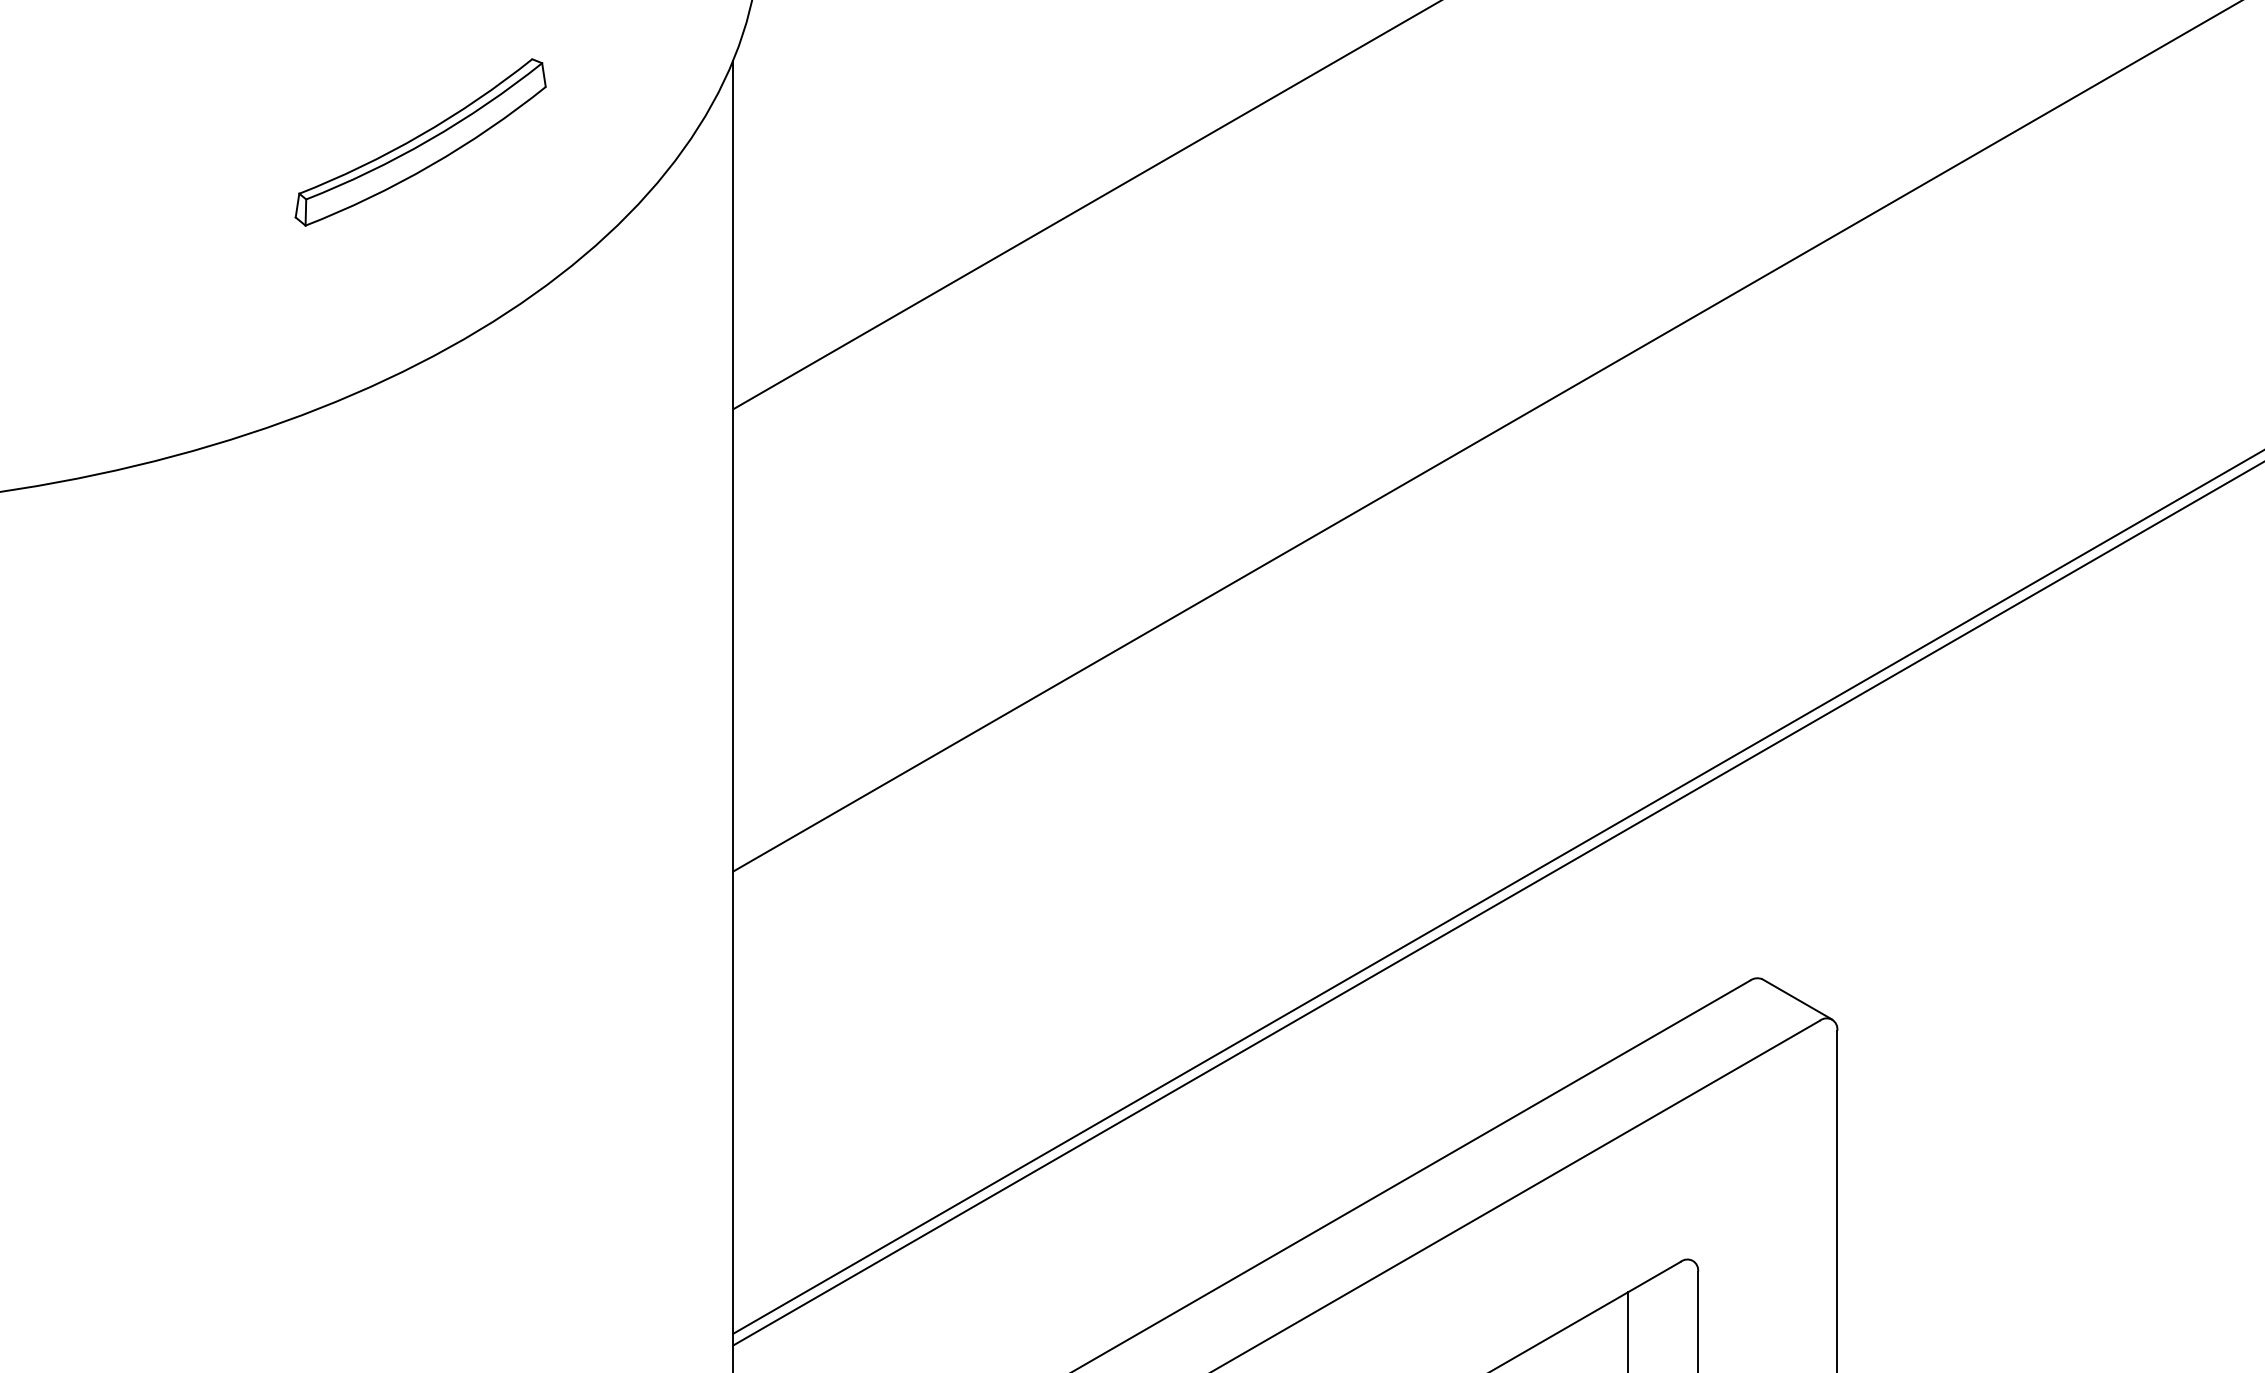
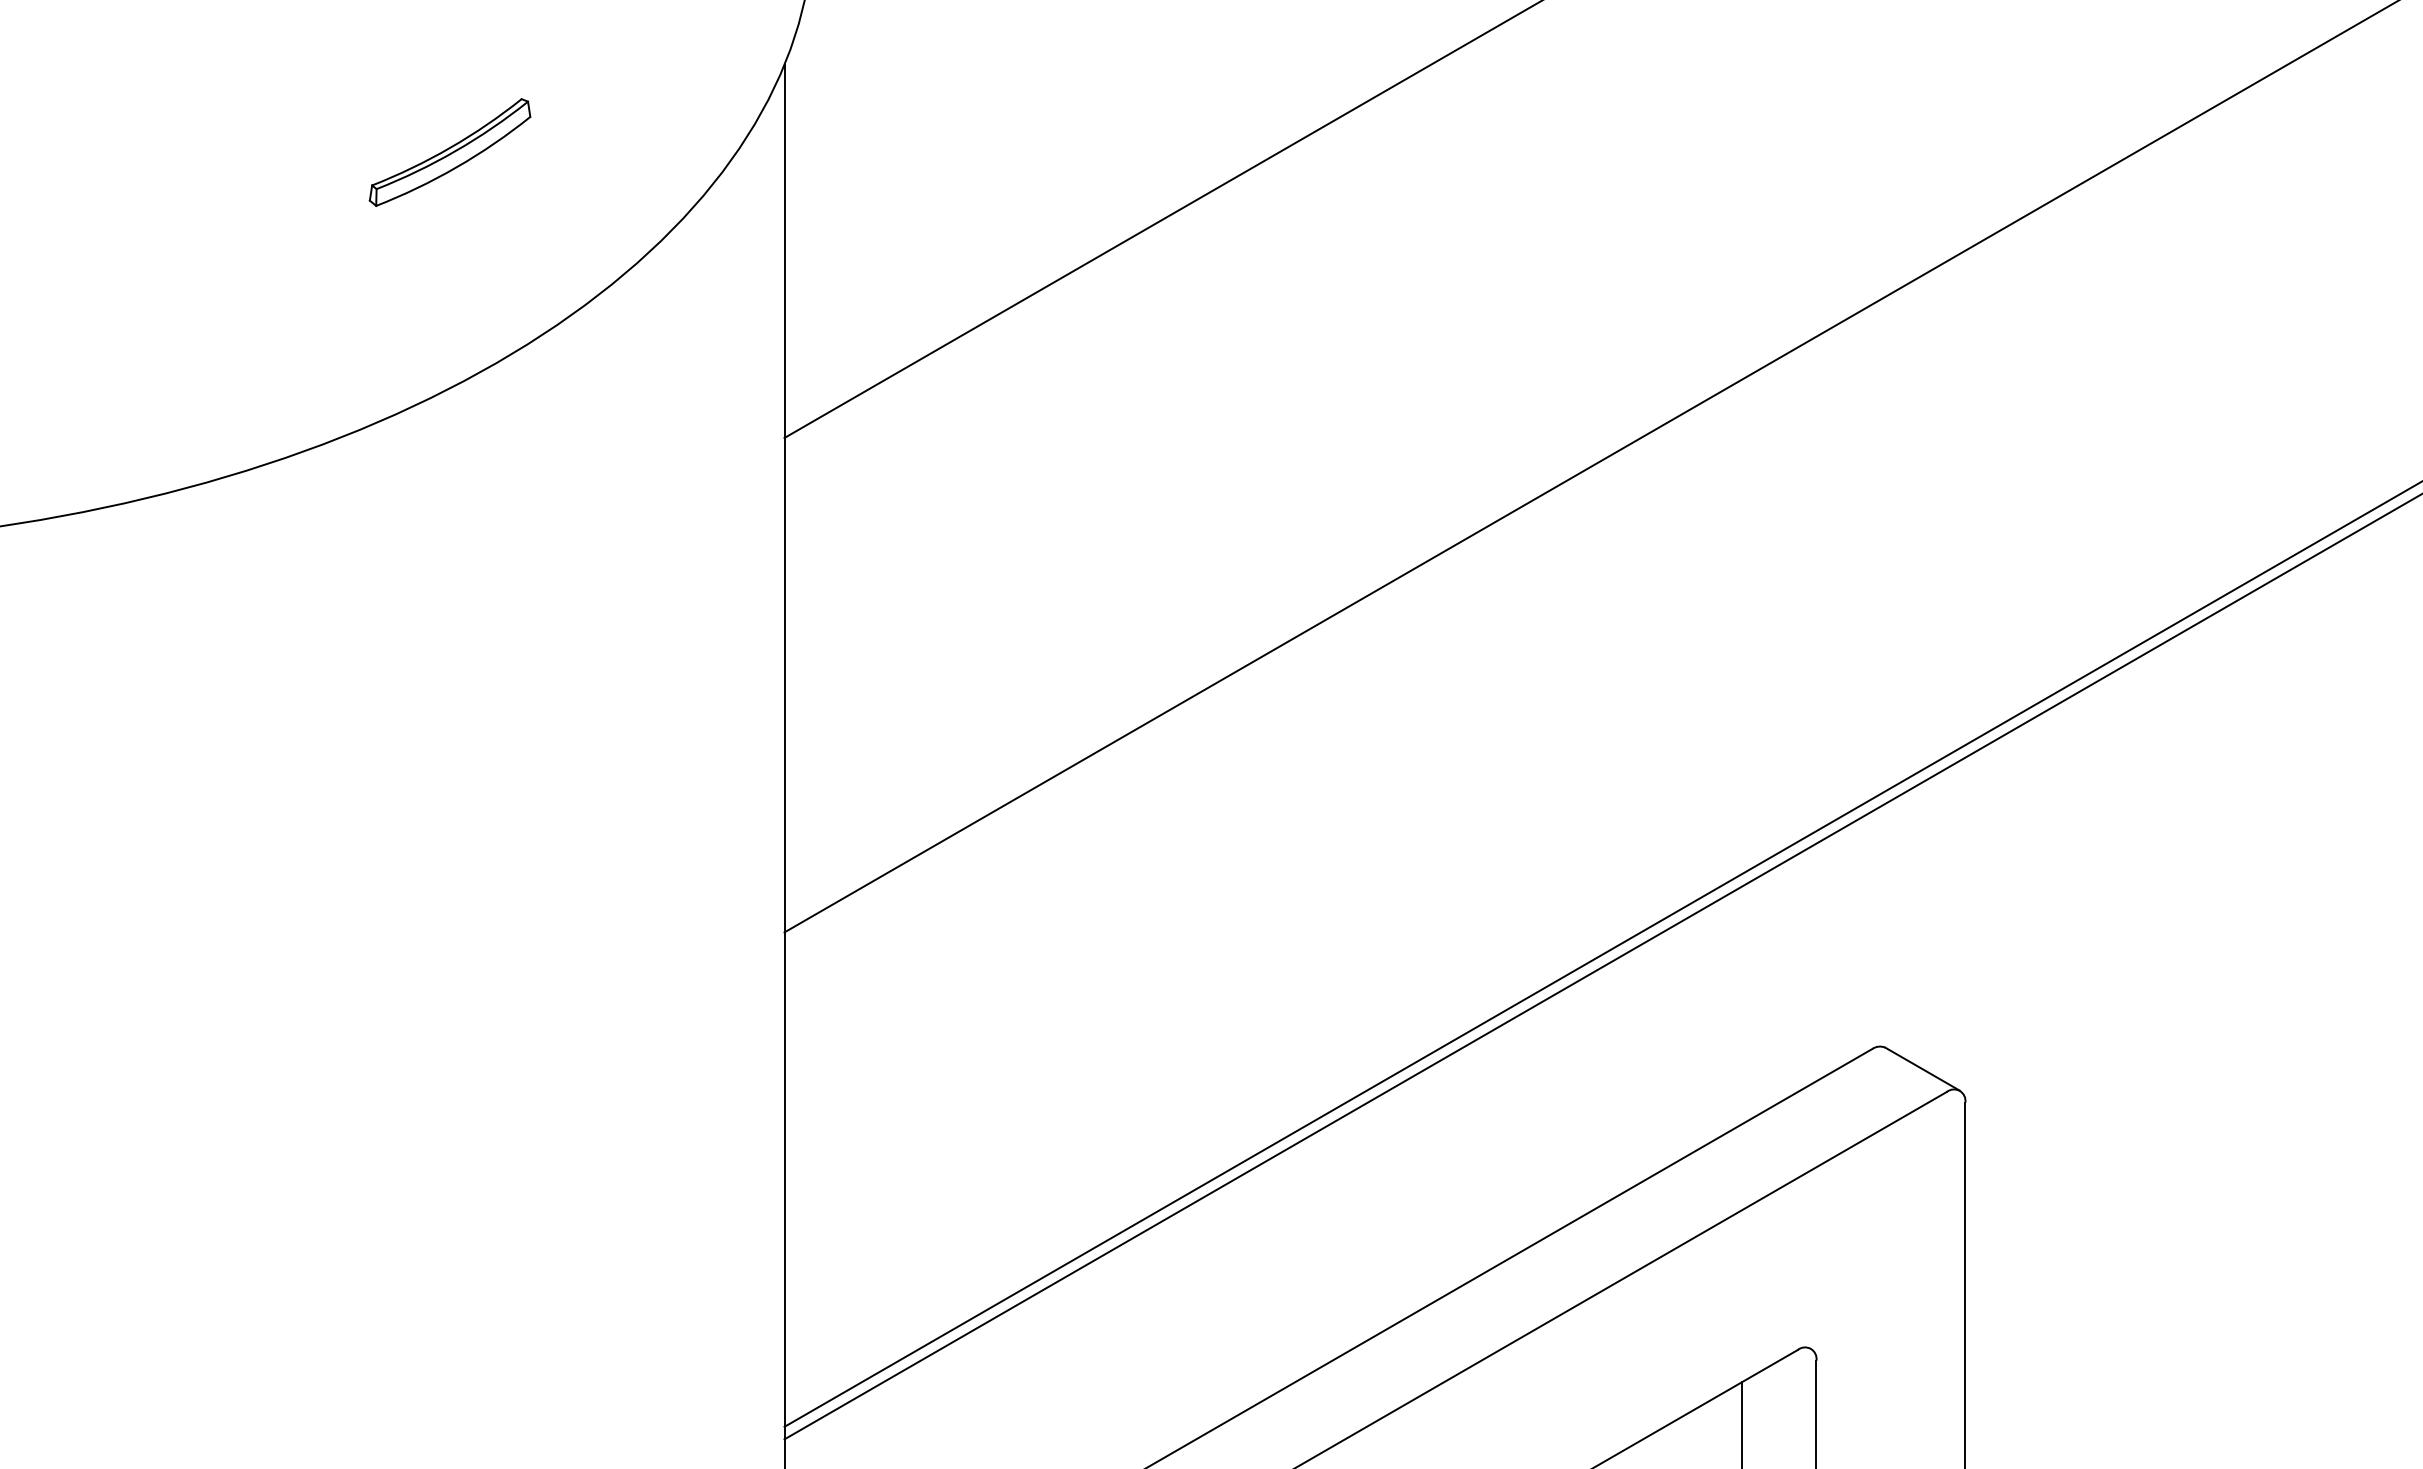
part: (420, 142) -> (449, 152), size x0.6

